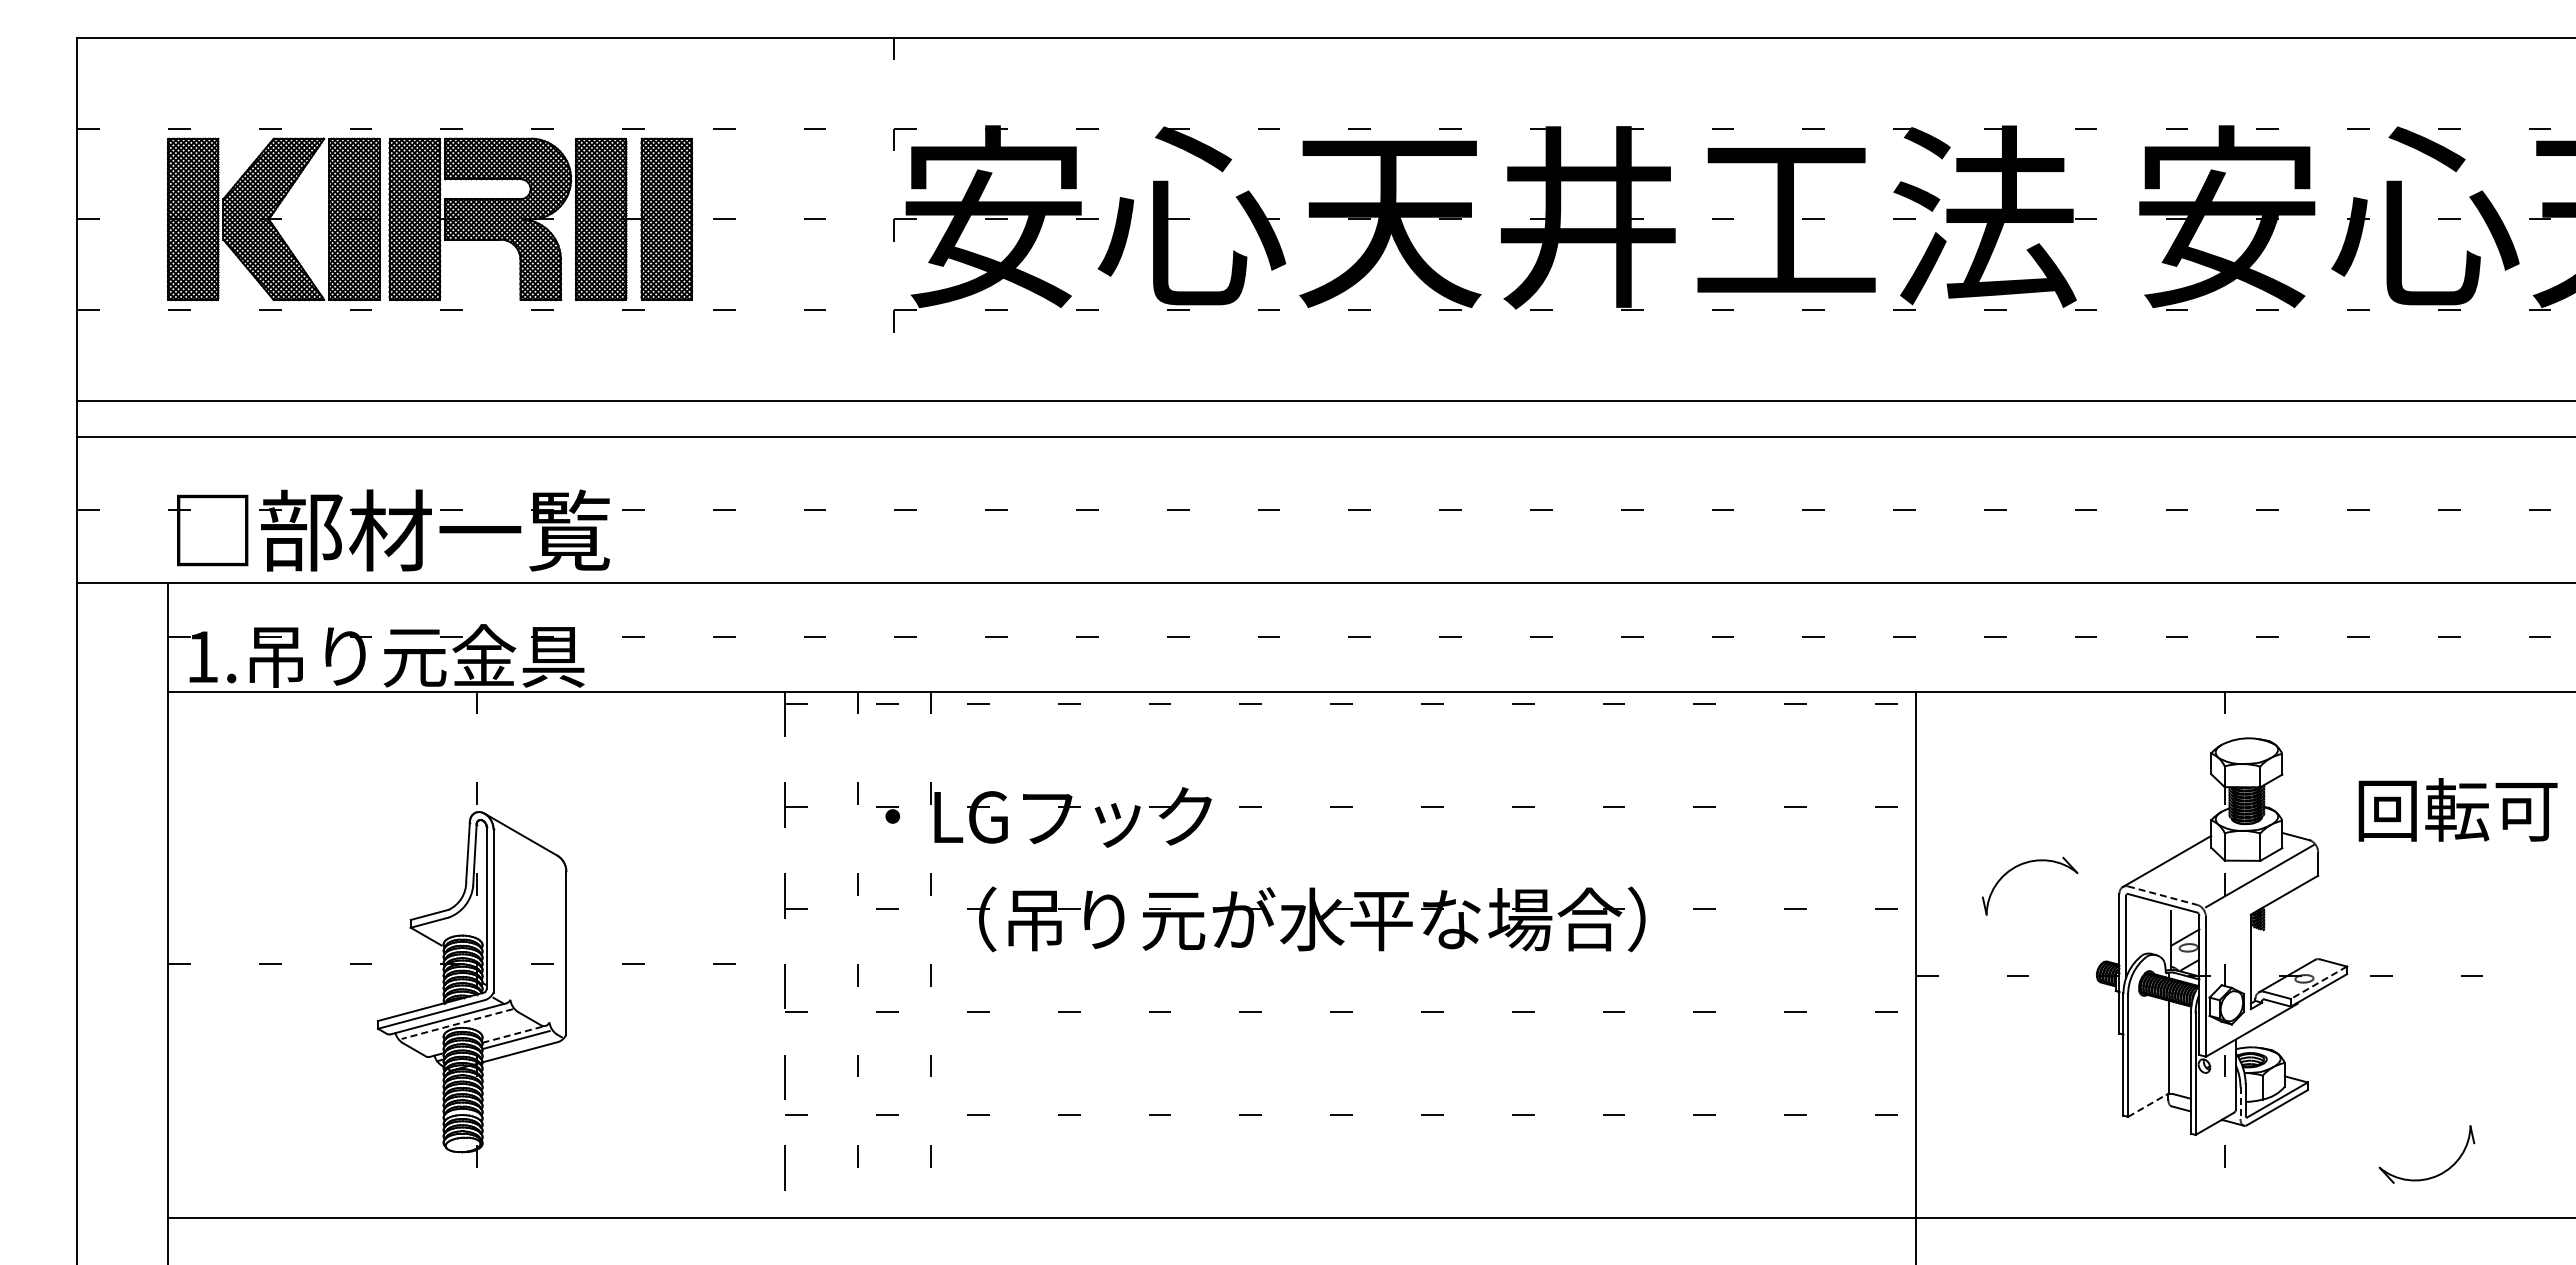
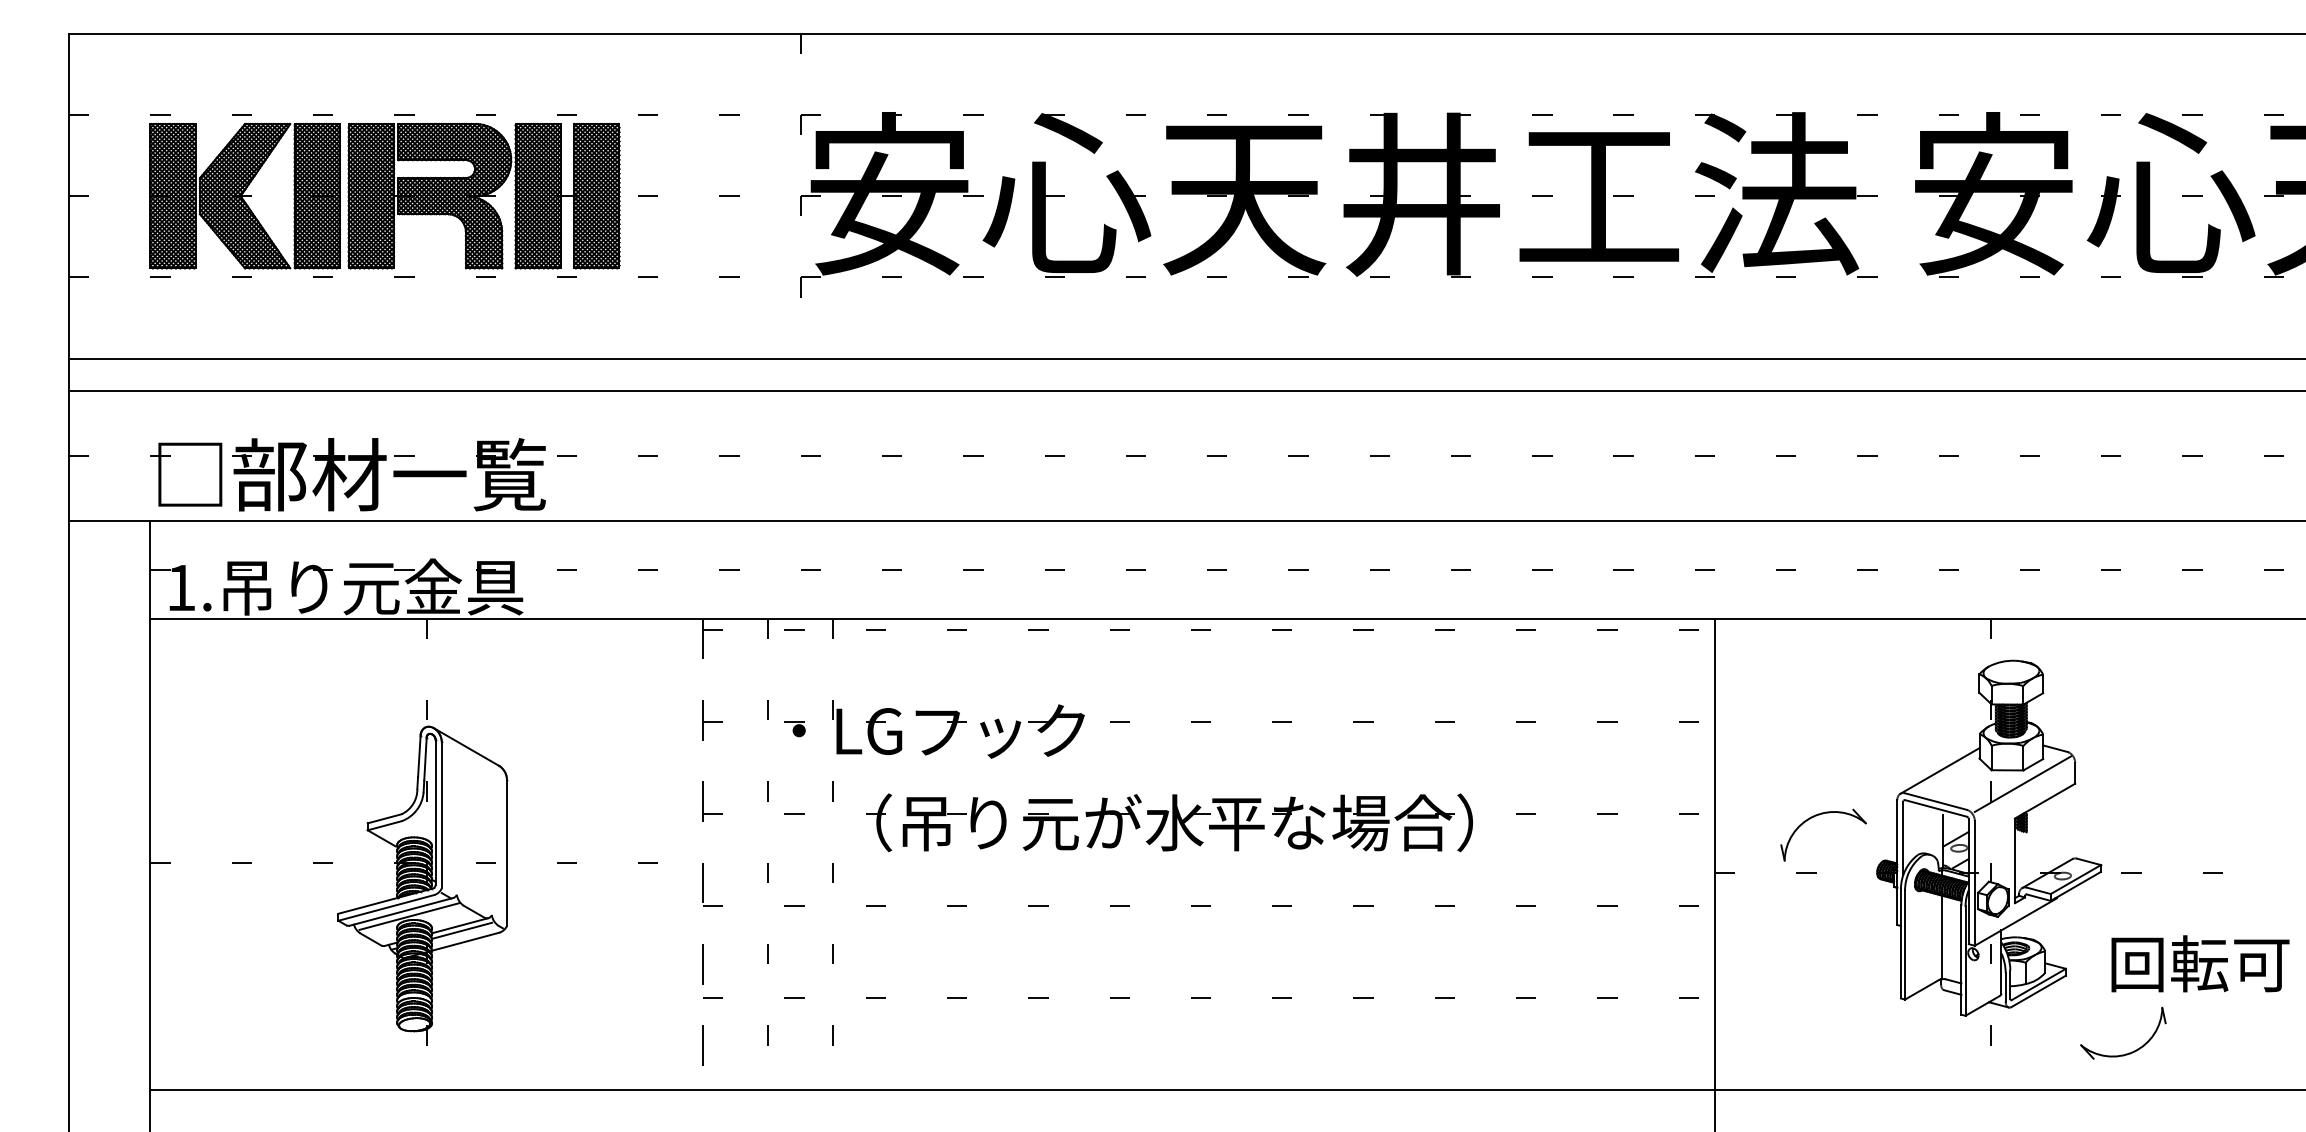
text: (2457, 809) -> (2199, 963), moved
part: (2024, 864) -> (1818, 815), moved
line: (2162, 895) -> (1935, 801), dashed -> solid
line: (2318, 983) -> (2075, 880), dashed -> solid
line: (457, 1024) -> (409, 916), dashed -> solid
line: (514, 1034) -> (460, 925), dashed -> solid
line: (2240, 1103) -> (2005, 987), dashed -> solid
line: (2146, 1105) -> (1921, 989), dashed -> solid
part: (2432, 1176) -> (2128, 1052), moved

